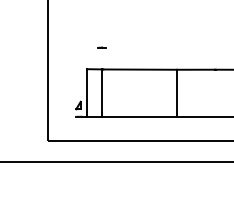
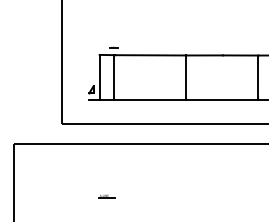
part: (101, 46) -> (113, 47), moved

